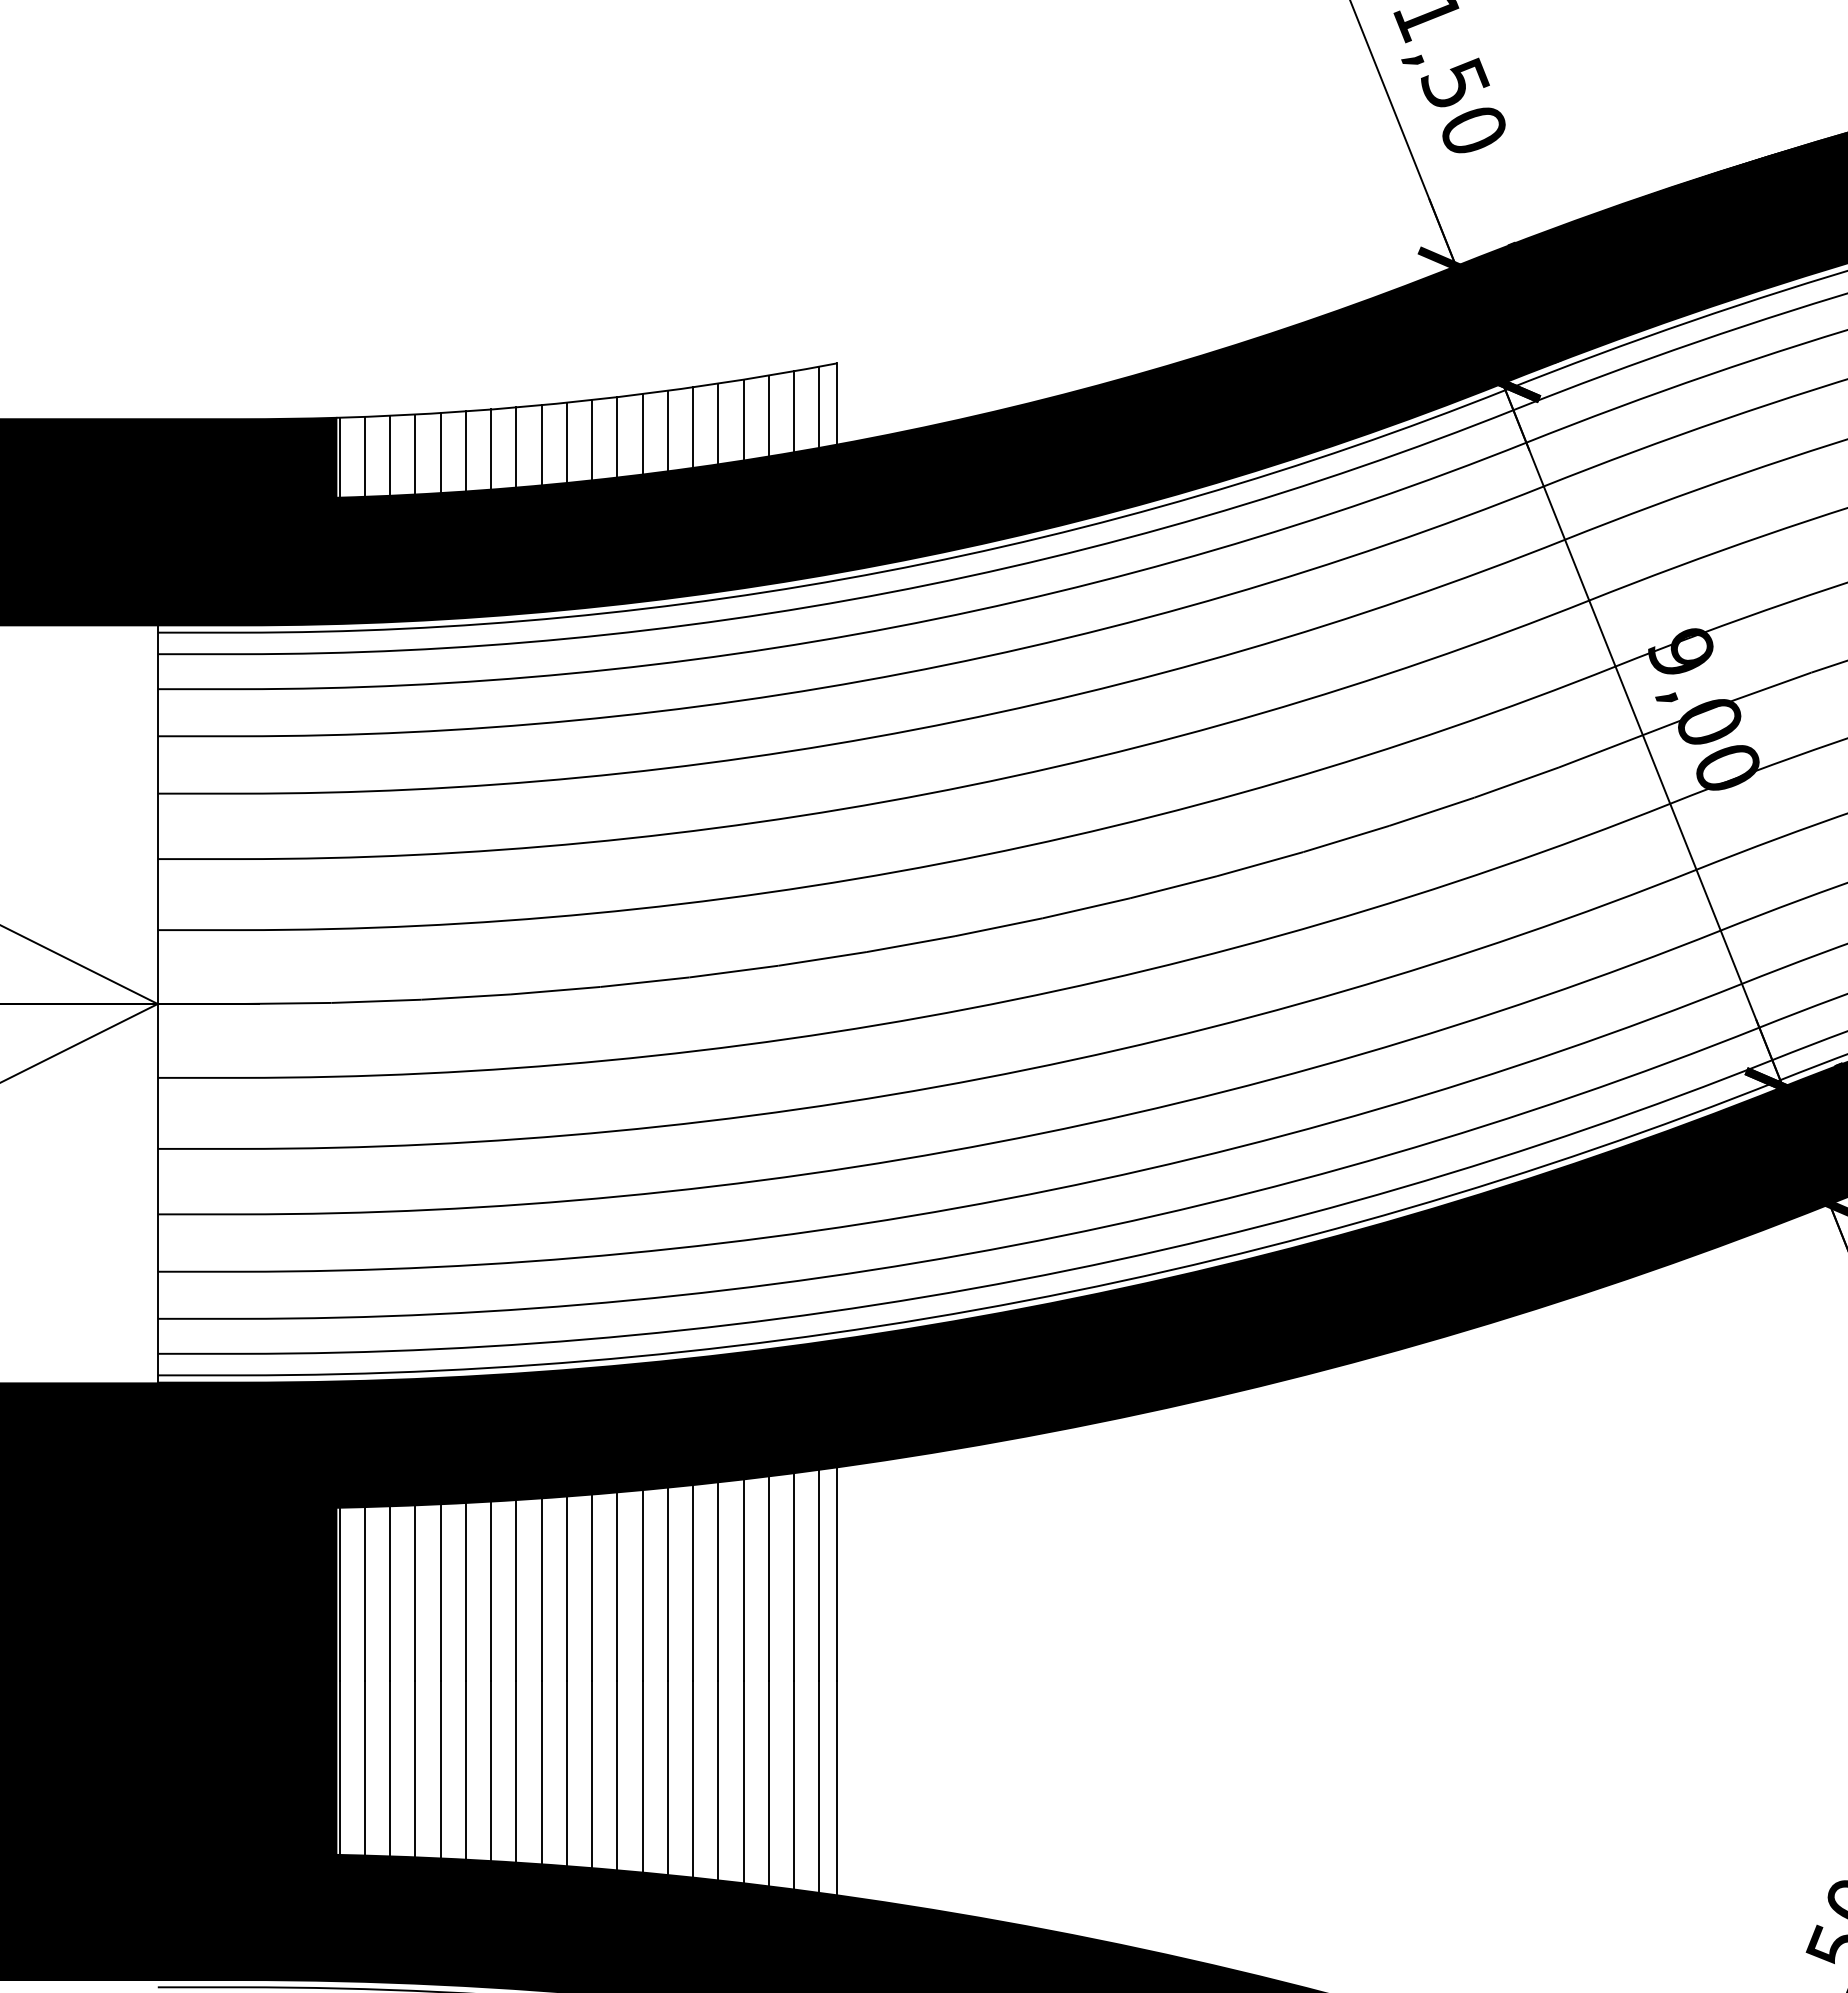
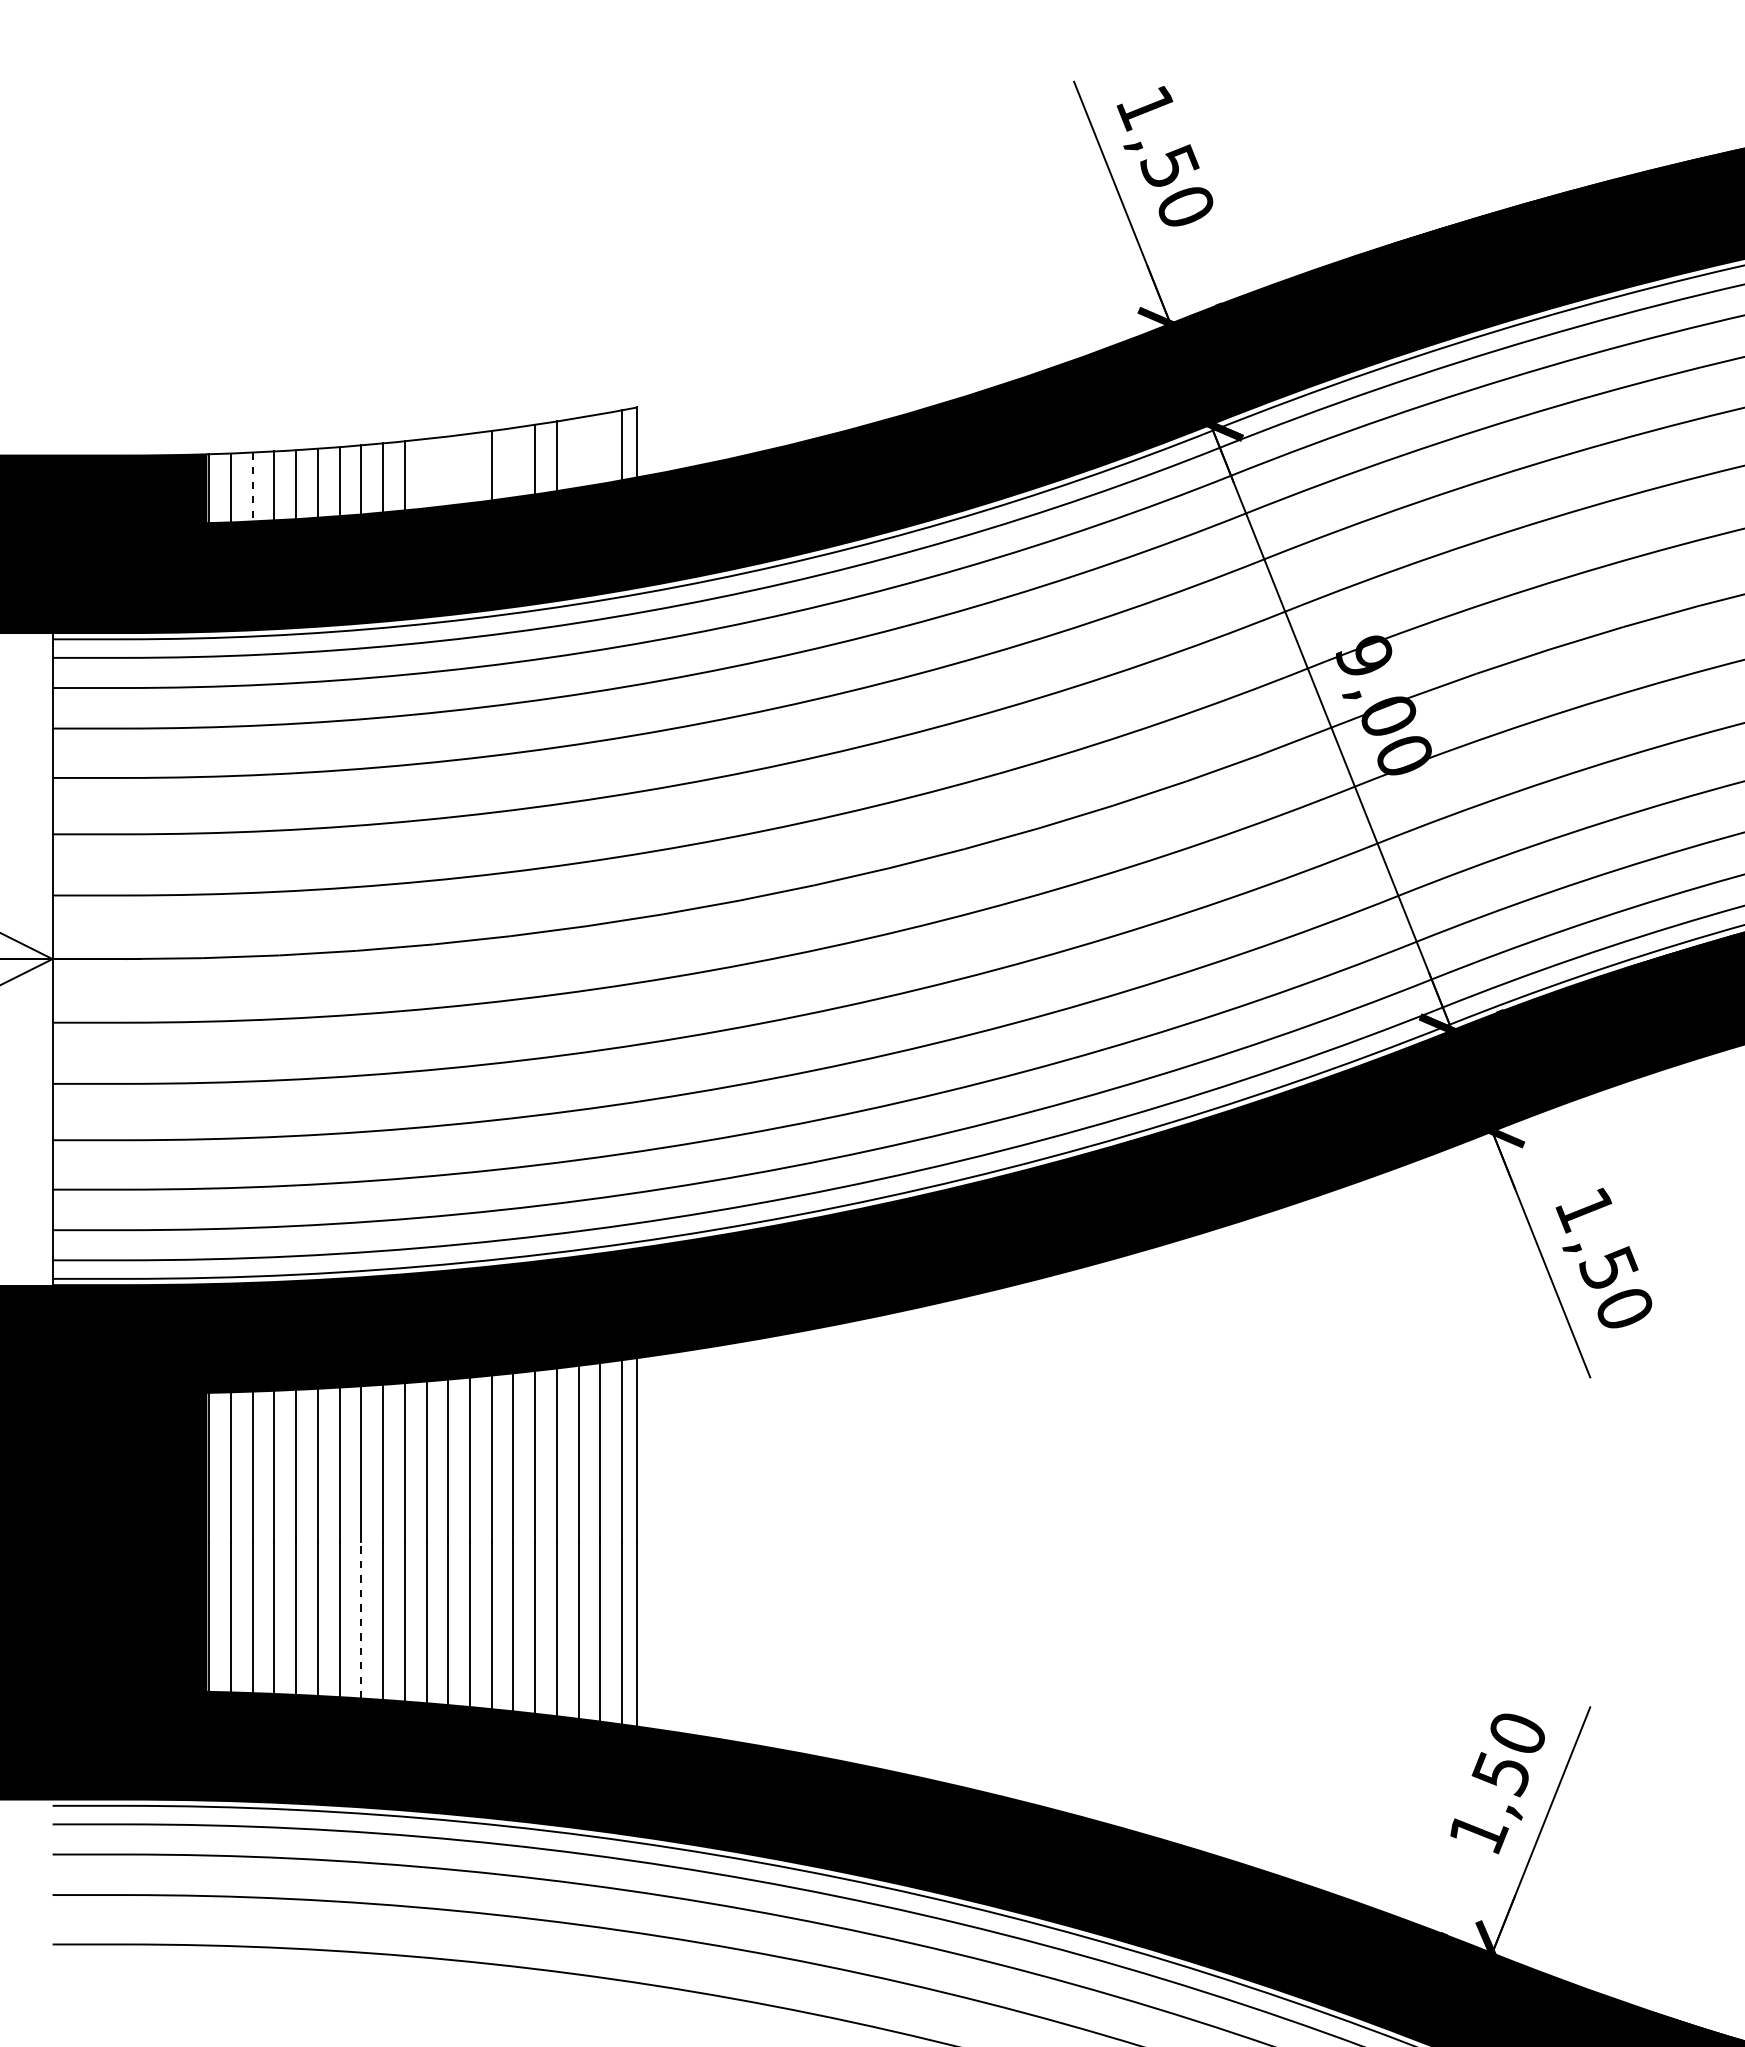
line: (794, 412) -> (600, 449), removed
line: (768, 415) -> (578, 452), removed
line: (693, 427) -> (513, 462), removed
line: (641, 434) -> (469, 468), removed
line: (617, 436) -> (448, 470), removed
line: (592, 440) -> (426, 473), removed
line: (389, 456) -> (252, 487), solid -> dashed
line: (516, 1770) -> (361, 1619), solid -> dashed

